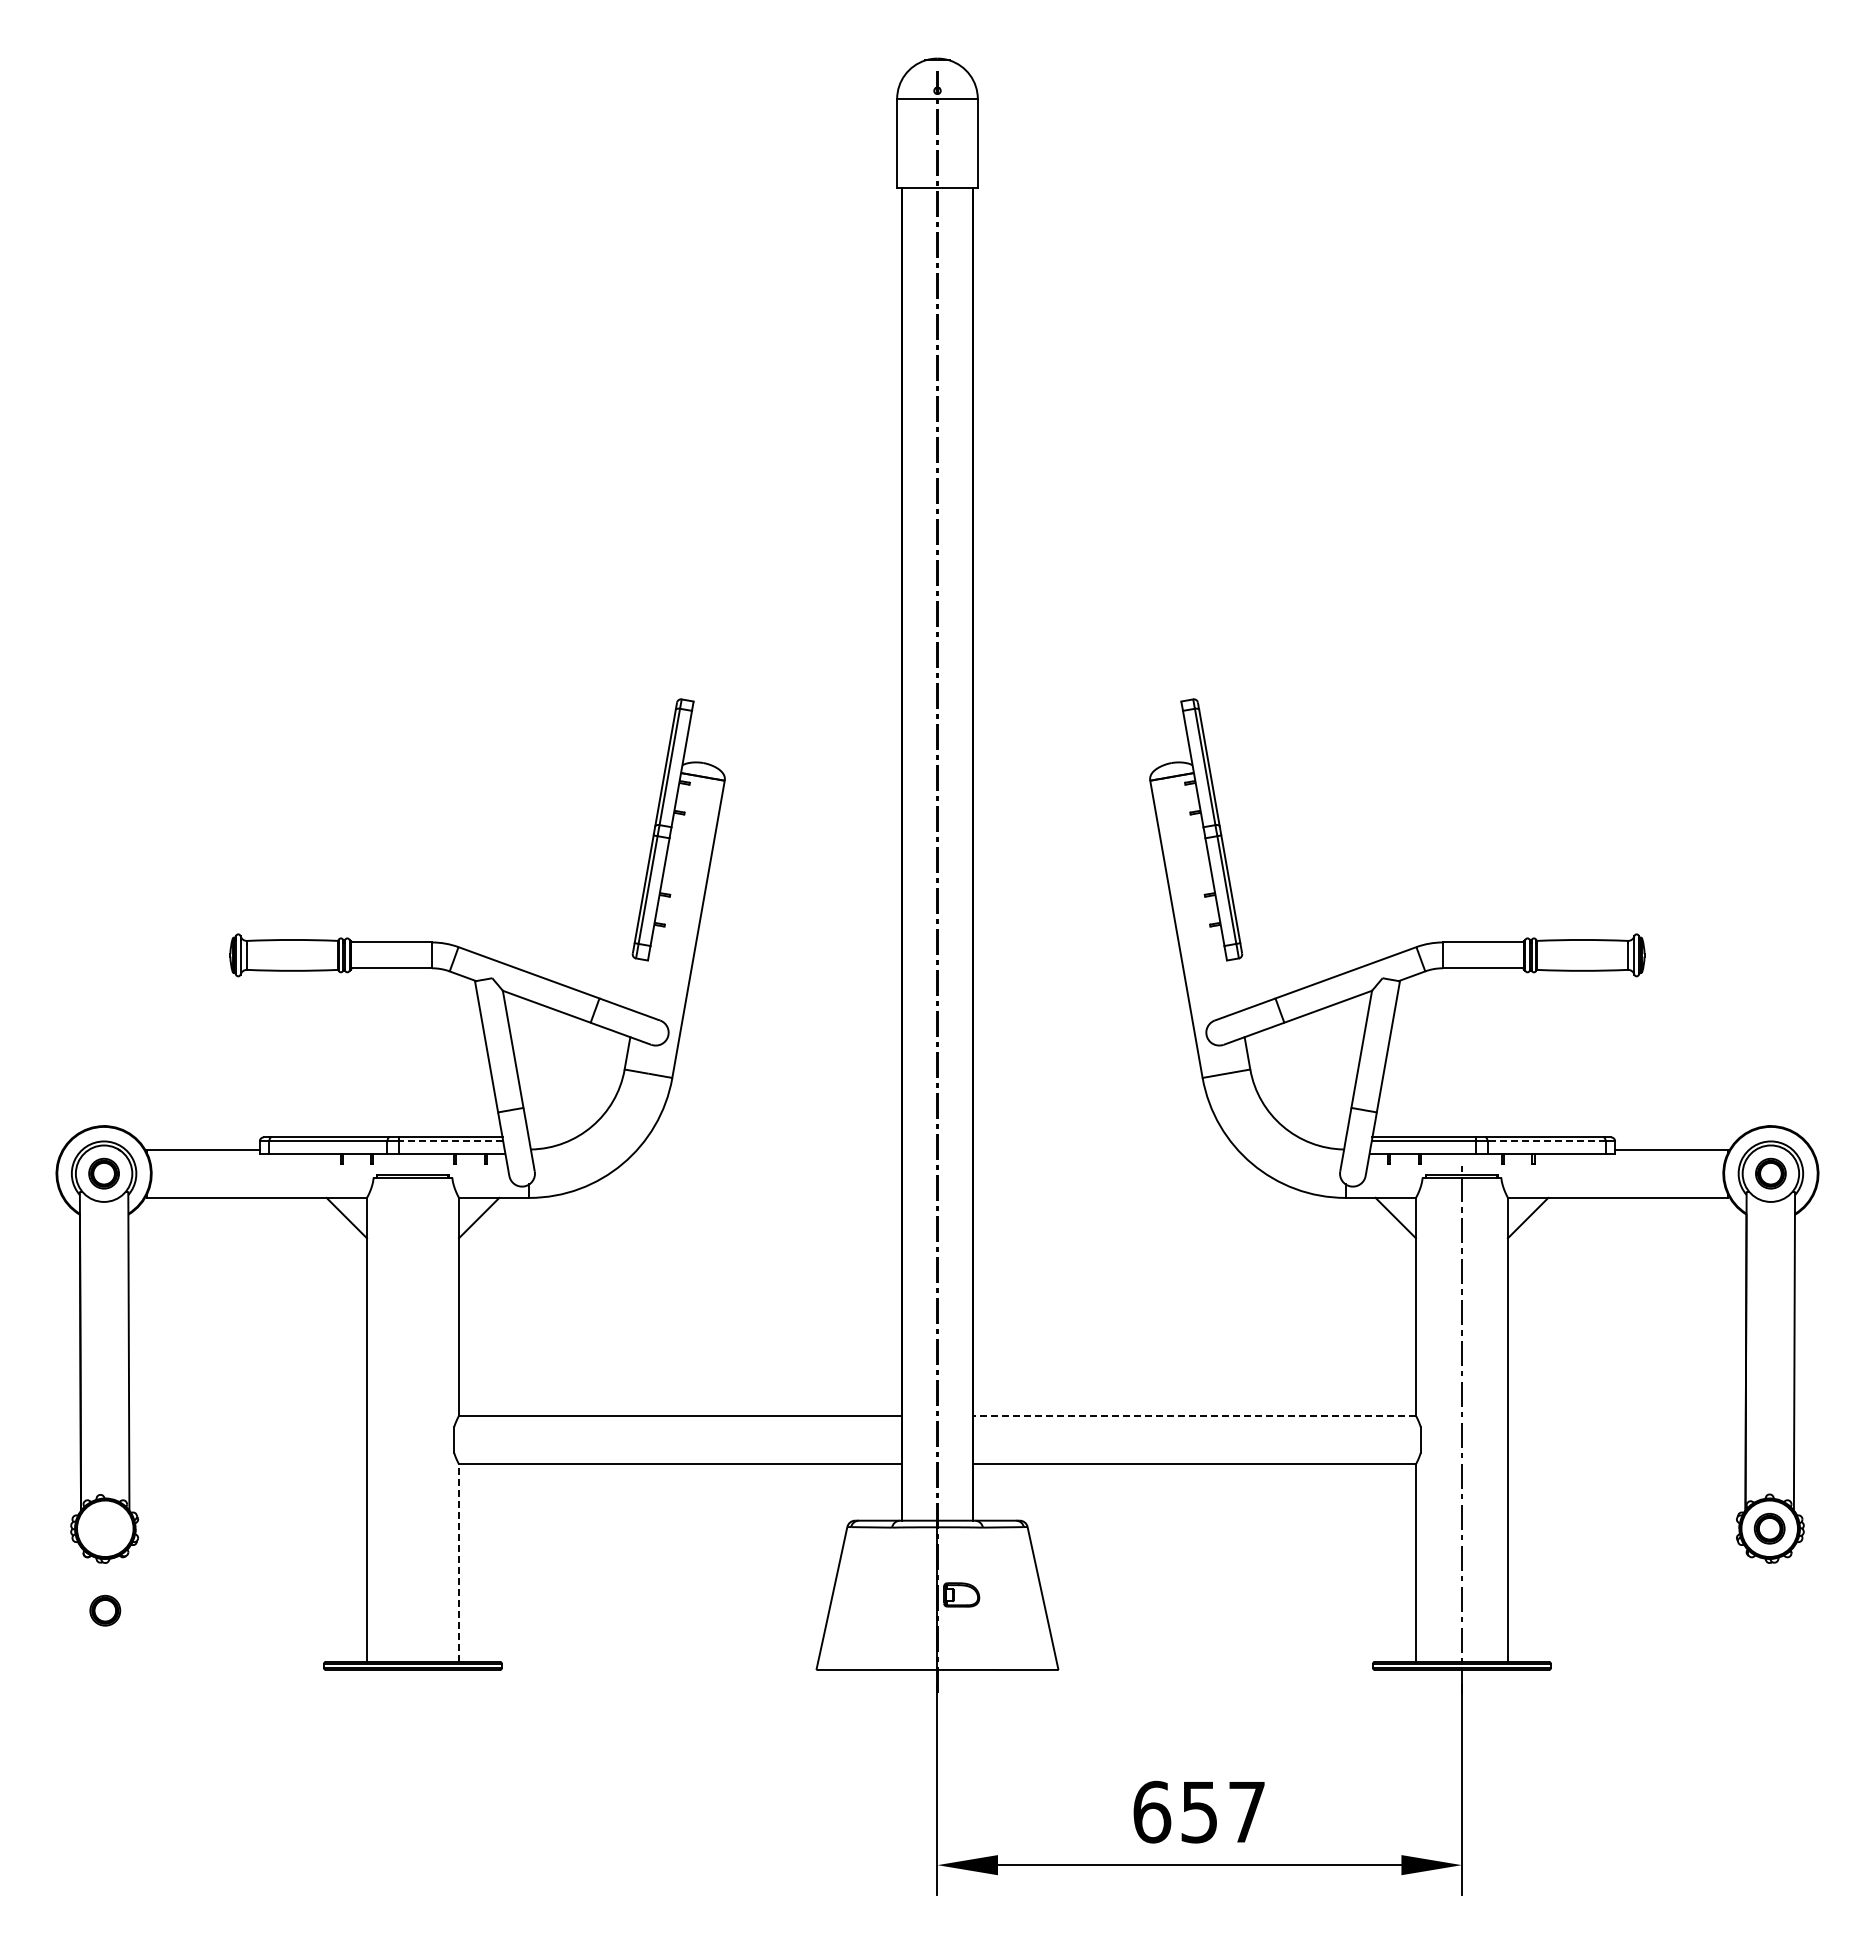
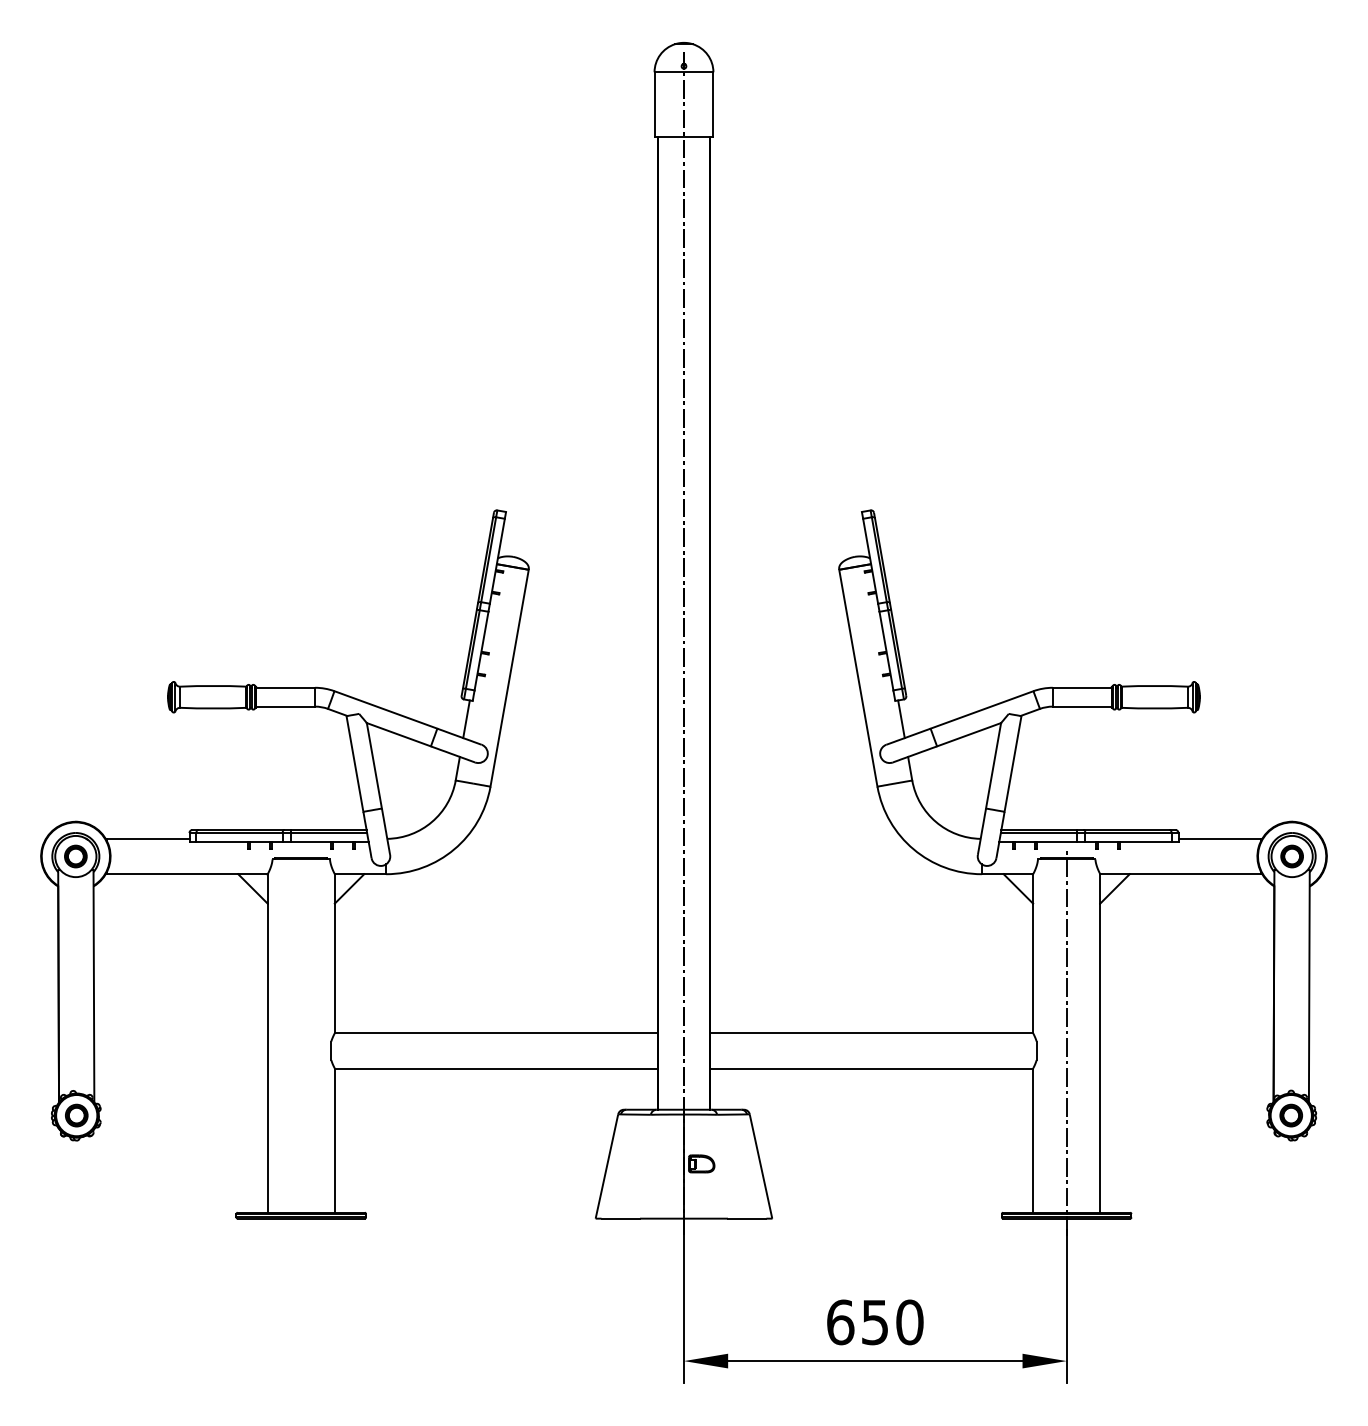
line: (639, 985) -> (466, 719), added
line: (1235, 985) -> (901, 719), added
line: (450, 1141) -> (328, 833), dashed -> solid
line: (1546, 1141) -> (1128, 833), dashed -> solid
line: (1194, 1415) -> (871, 1032), dashed -> solid
line: (458, 1563) -> (334, 1140), dashed -> solid
part: (105, 1610) -> (76, 1115), moved
text: (1246, 1811) -> (909, 1321), 657 -> 650

